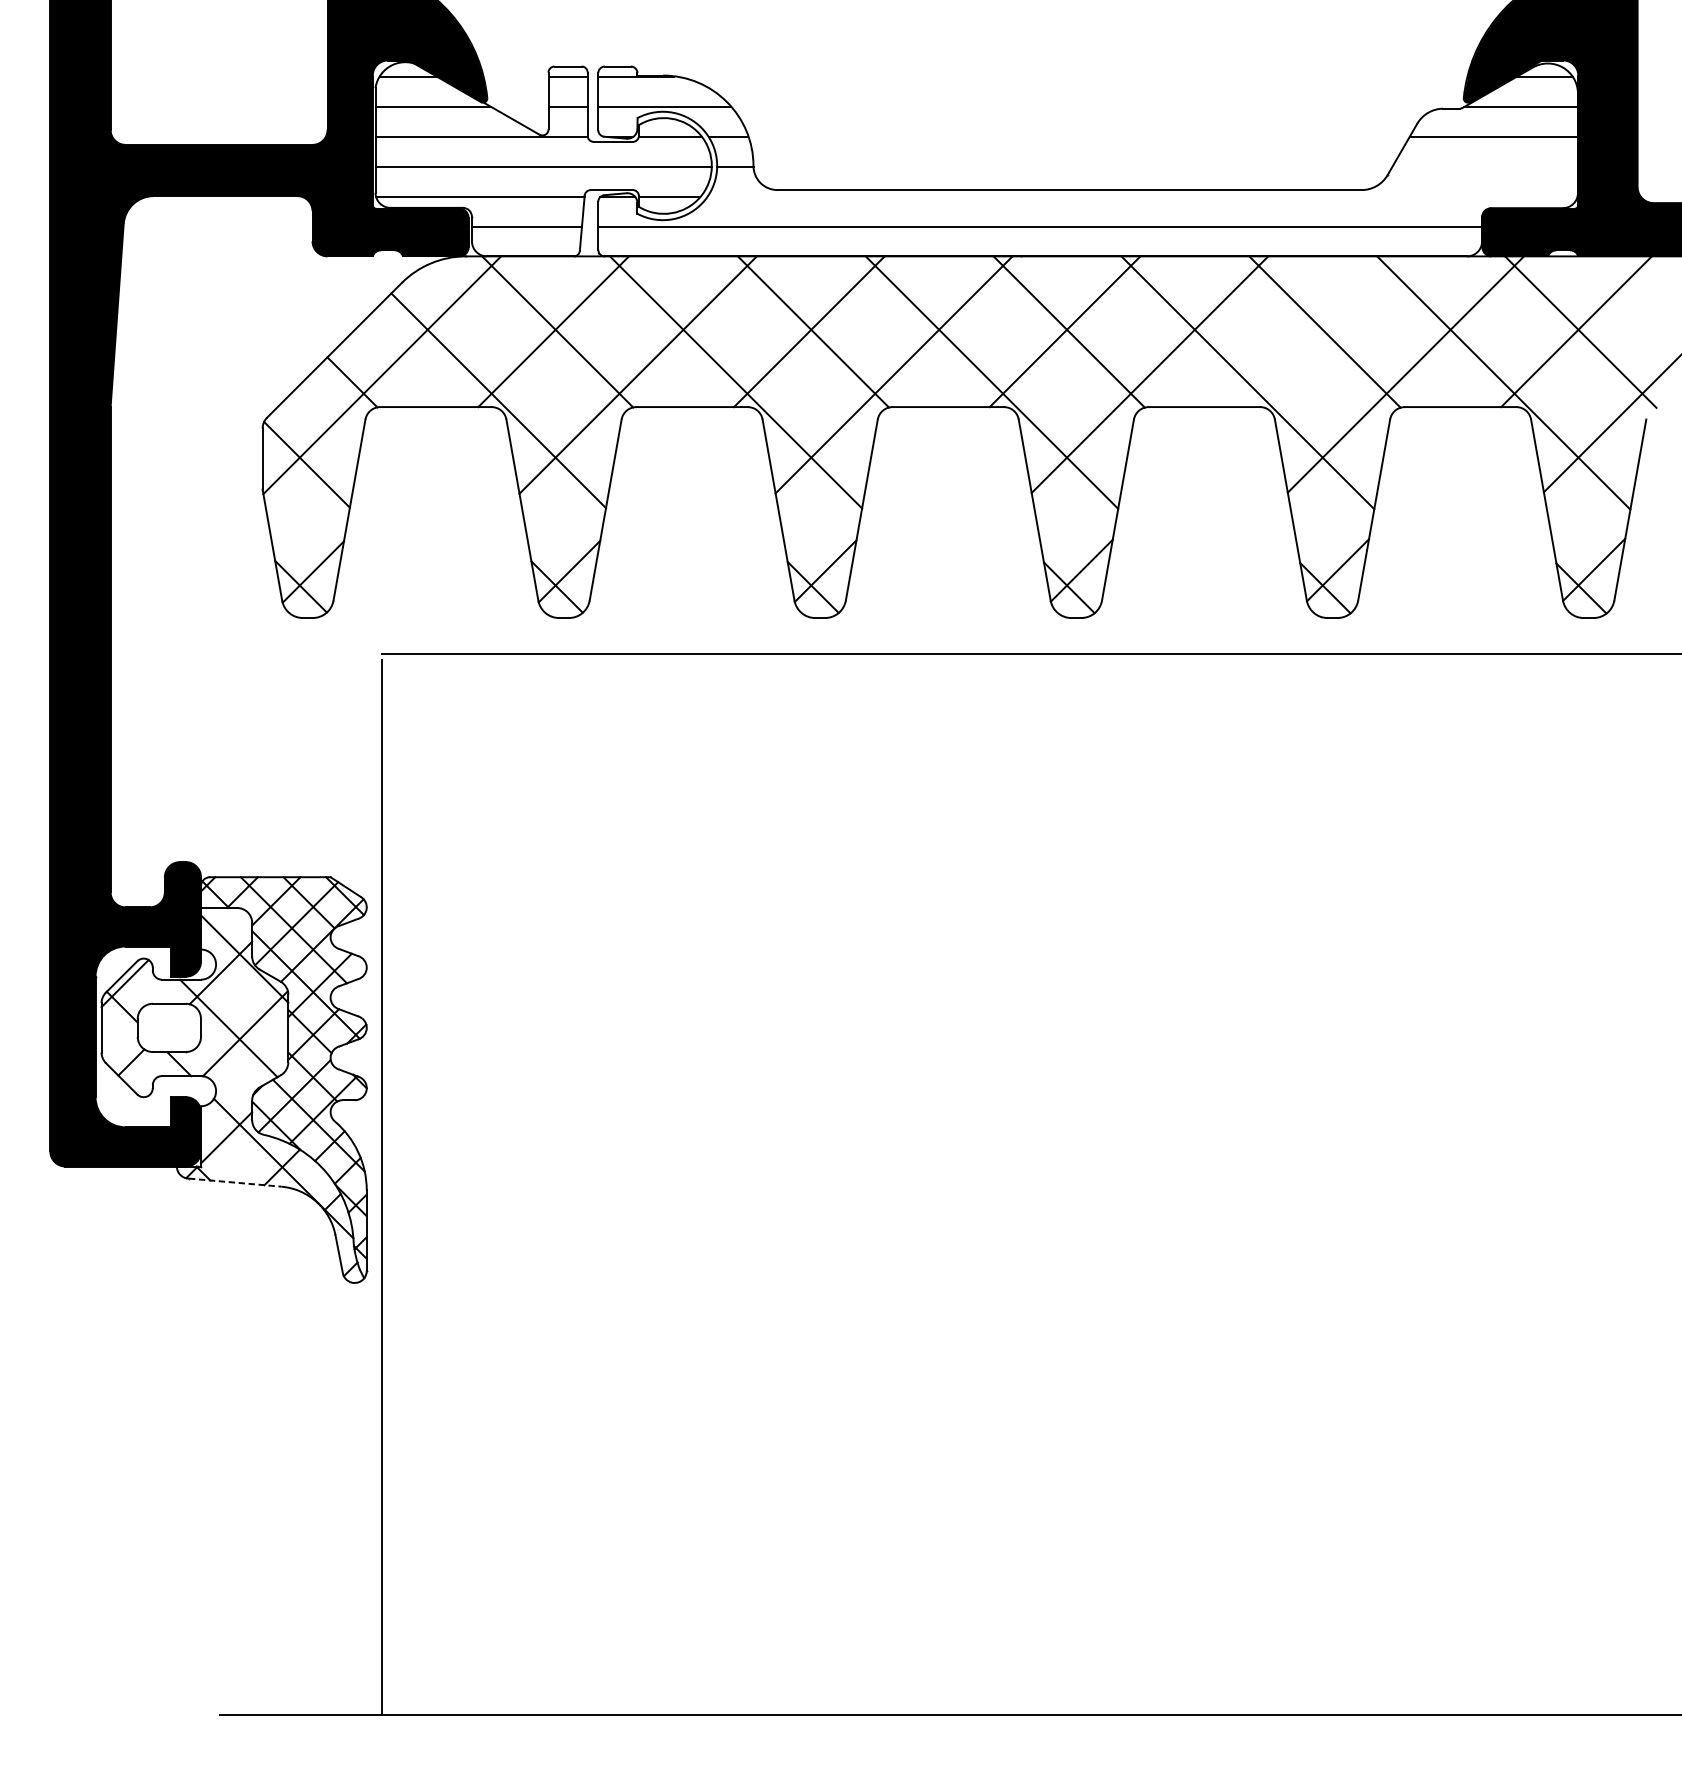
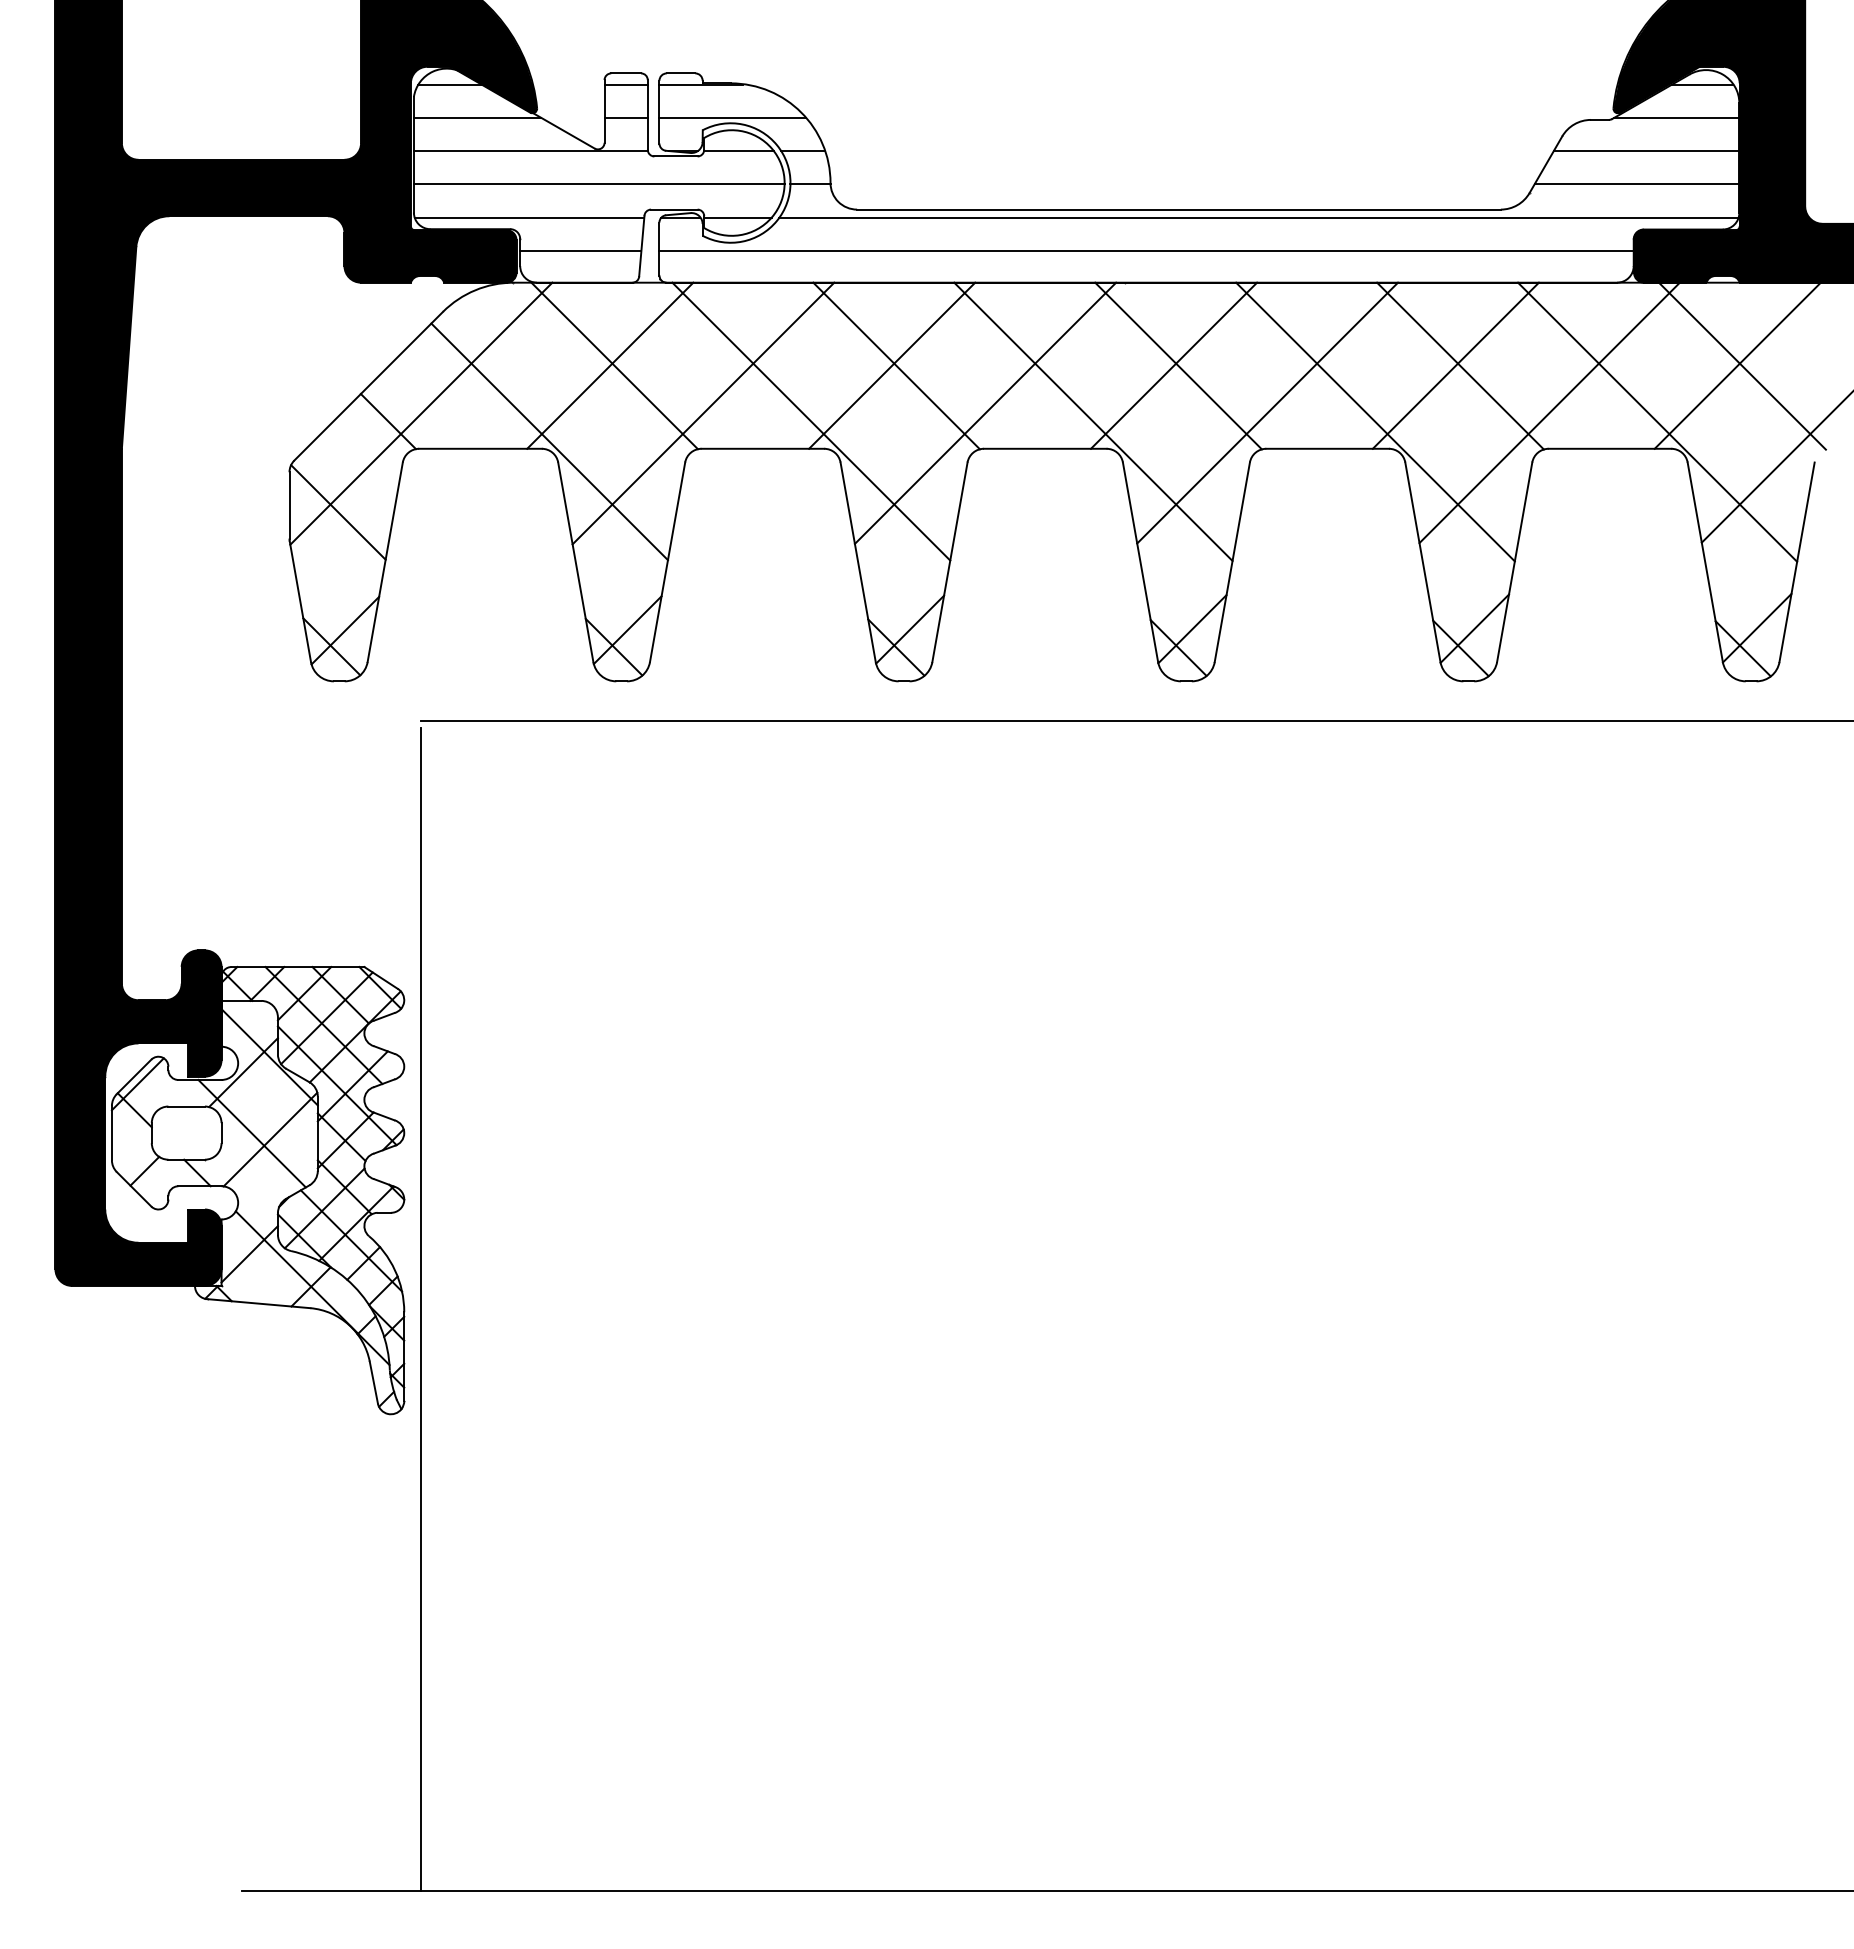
line: (1484, 167) -> (1636, 184), added
line: (1141, 197) -> (1258, 217), added
line: (1320, 331) -> (1455, 365), added
line: (235, 1182) -> (259, 1303), dashed -> solid

